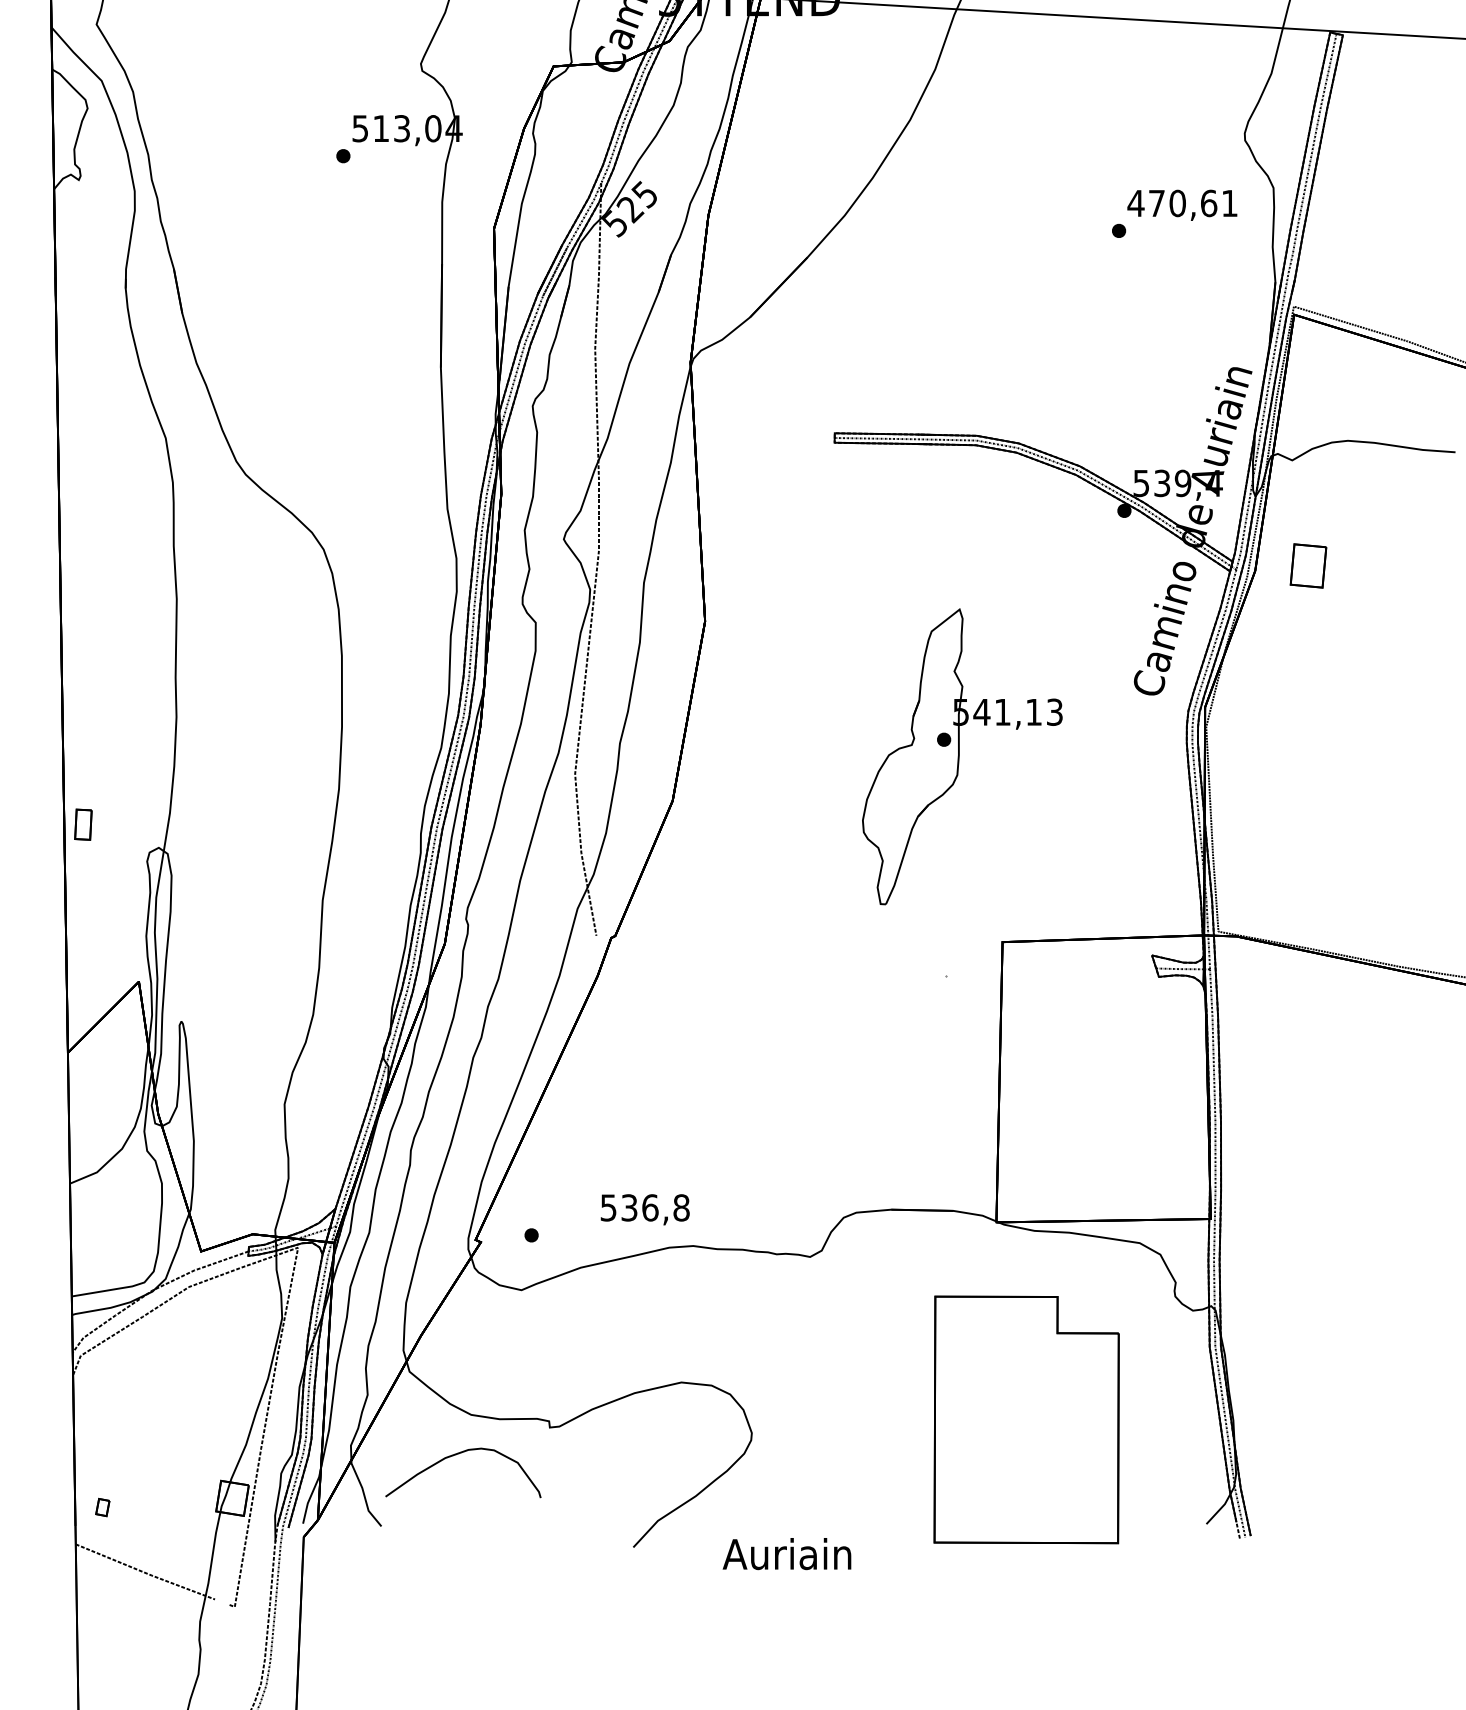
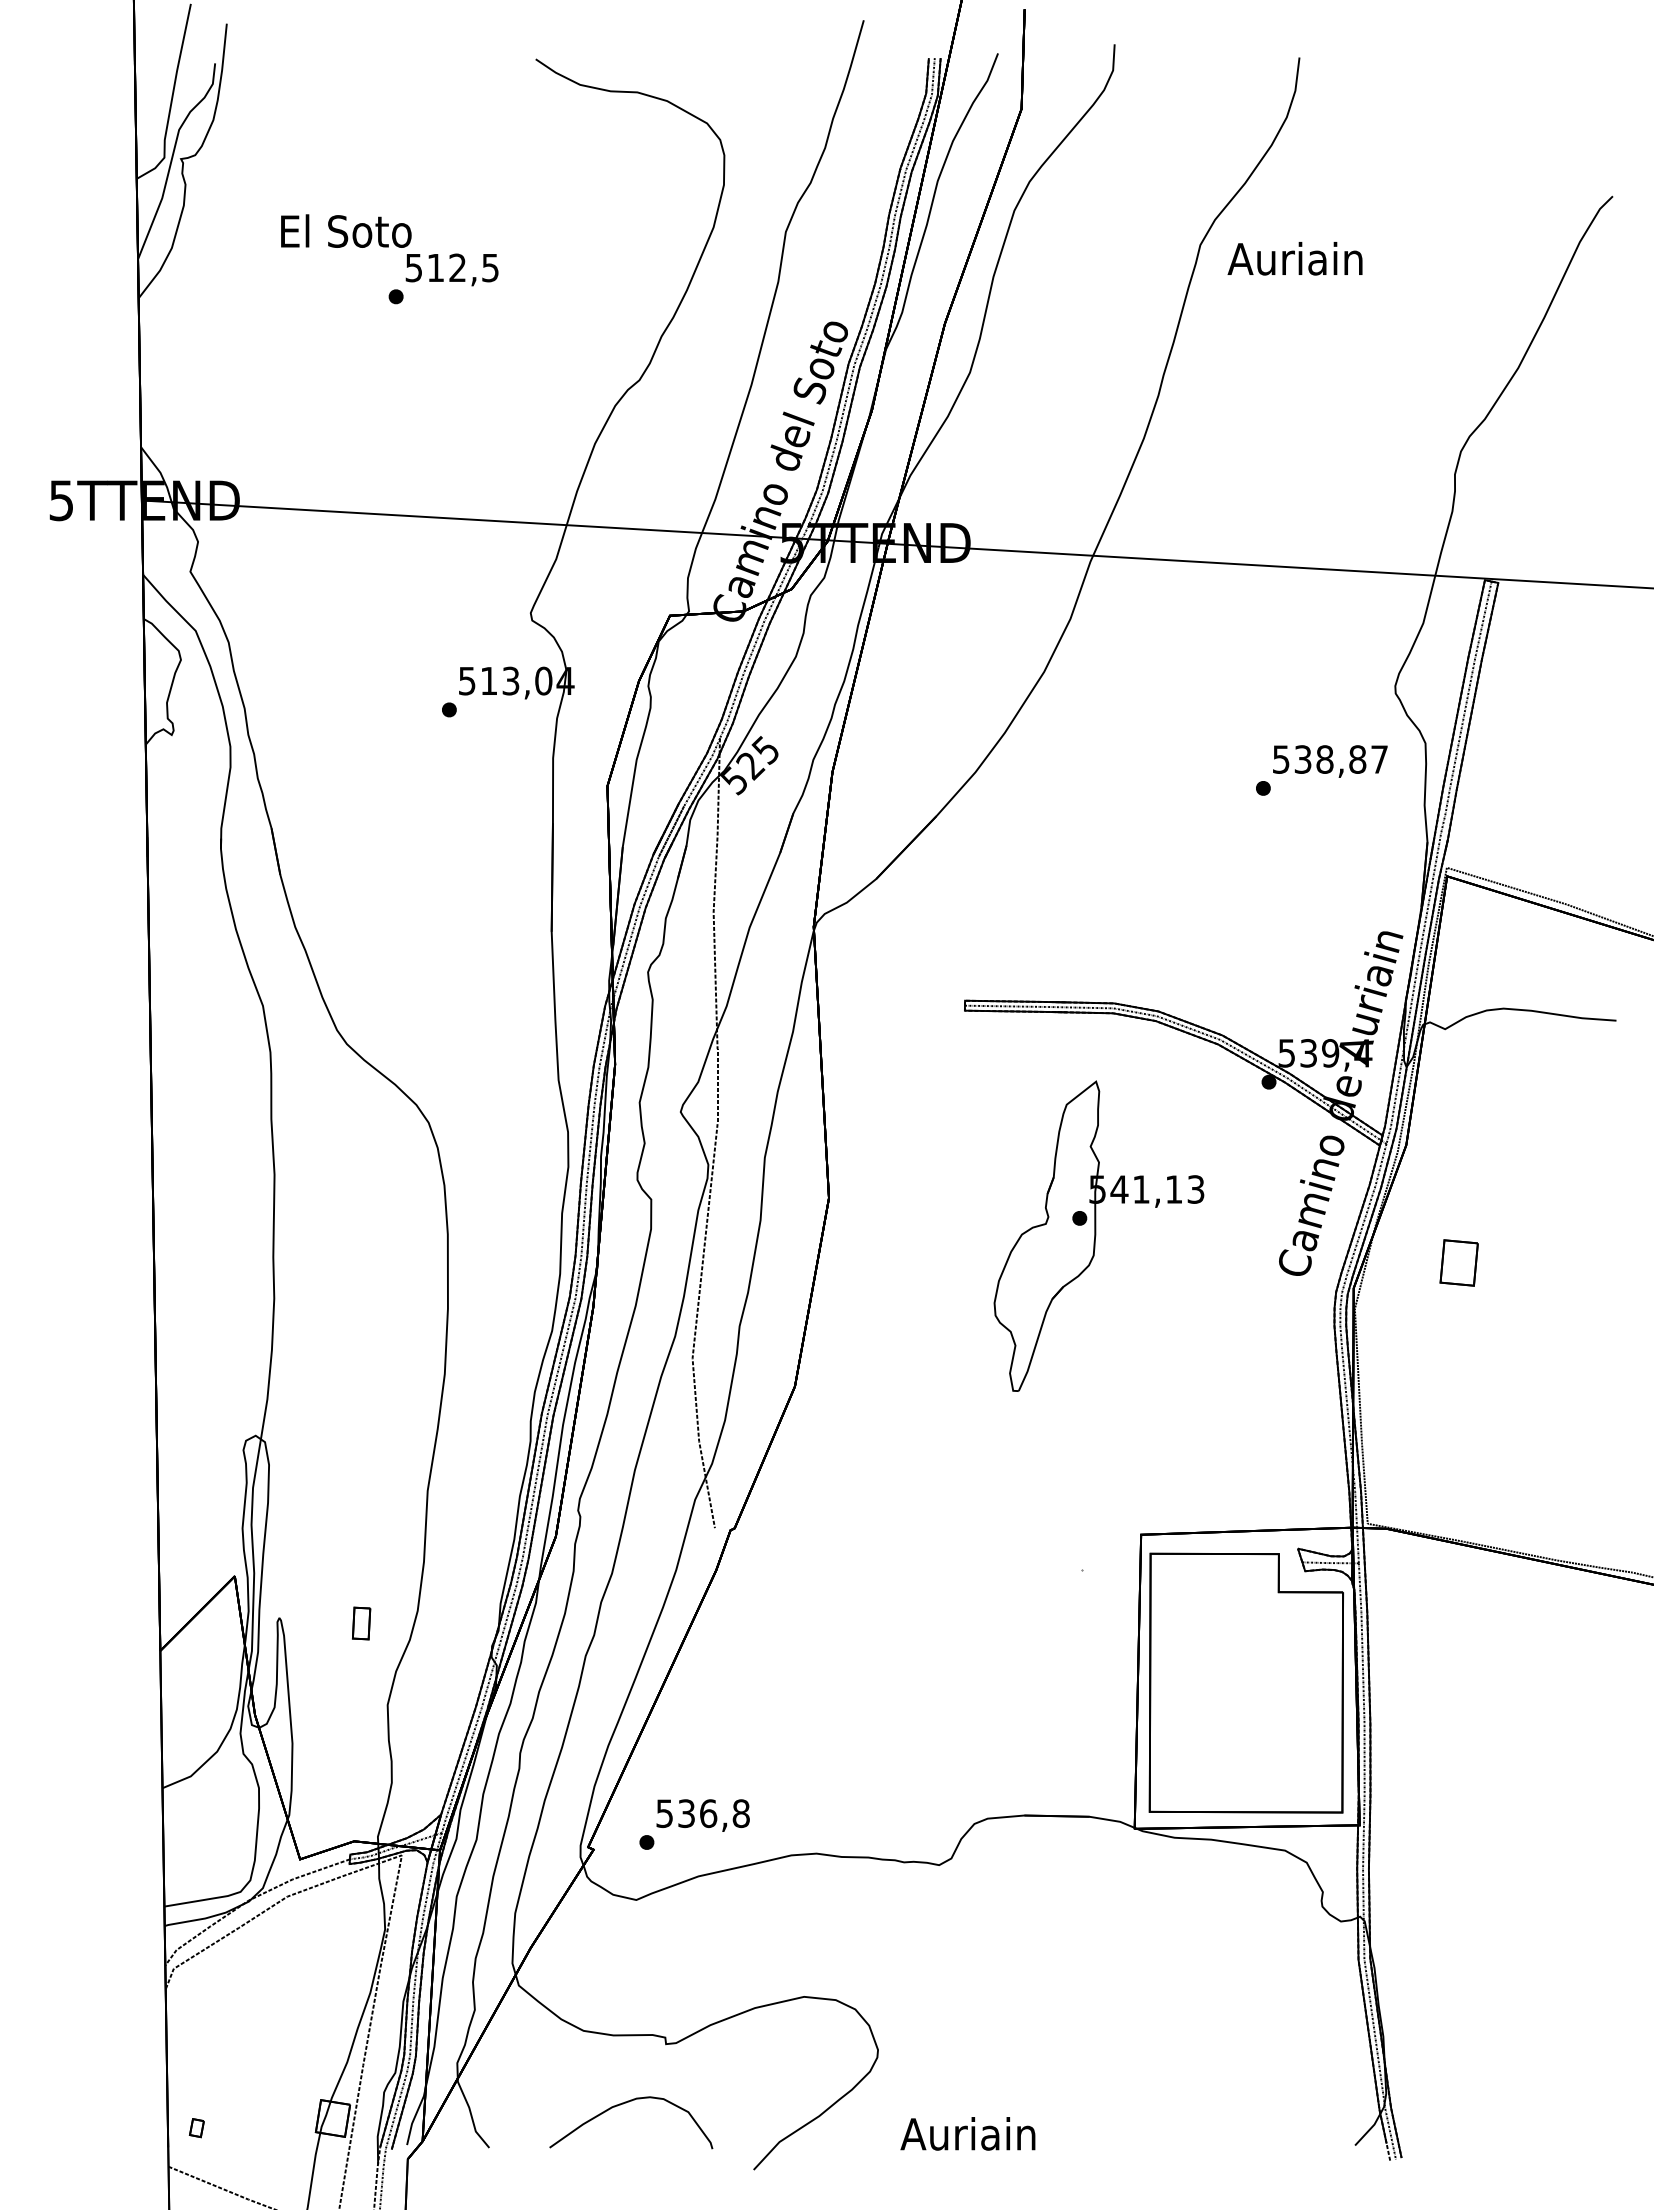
text: (1182, 203) -> (1329, 759), 470,61 -> 538,87
part: (1307, 565) -> (1458, 1262), moved
part: (961, 756) -> (1098, 1235), moved
part: (83, 824) -> (361, 1623), moved
text: (644, 1209) -> (702, 1815), moved
part: (1025, 1419) -> (1245, 1682), moved
curve: (458, 1454) -> (626, 2103), moved
text: (786, 1553) -> (967, 2133), moved

